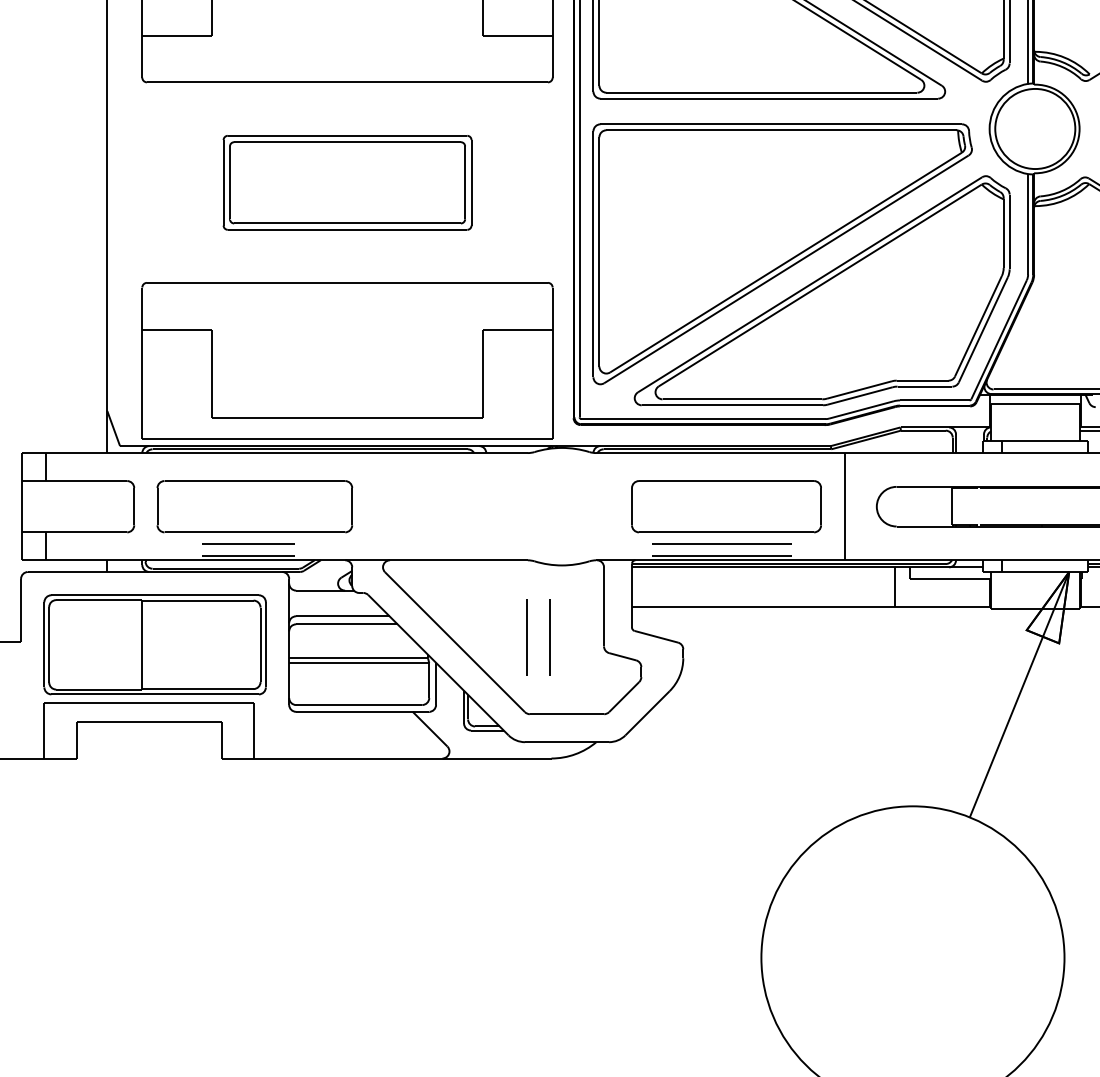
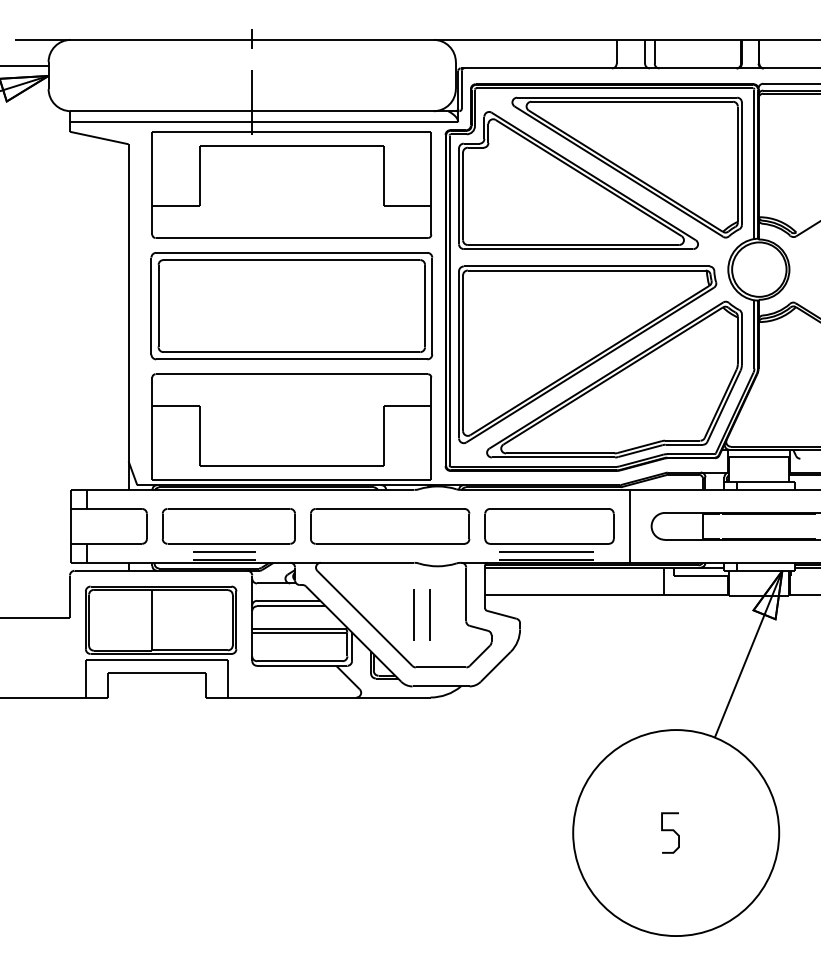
part: (346, 183) -> (291, 306), size x1.67
part: (492, 506) -> (390, 526), added
curve: (904, 955) -> (670, 831), added

